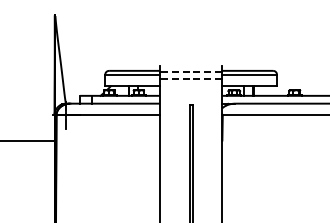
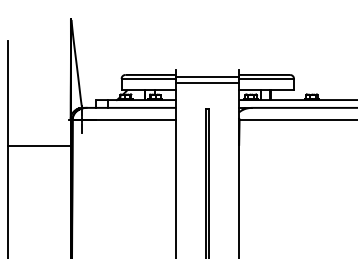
line: (190, 72) -> (207, 76), dashed -> solid
line: (190, 78) -> (207, 82), dashed -> solid

